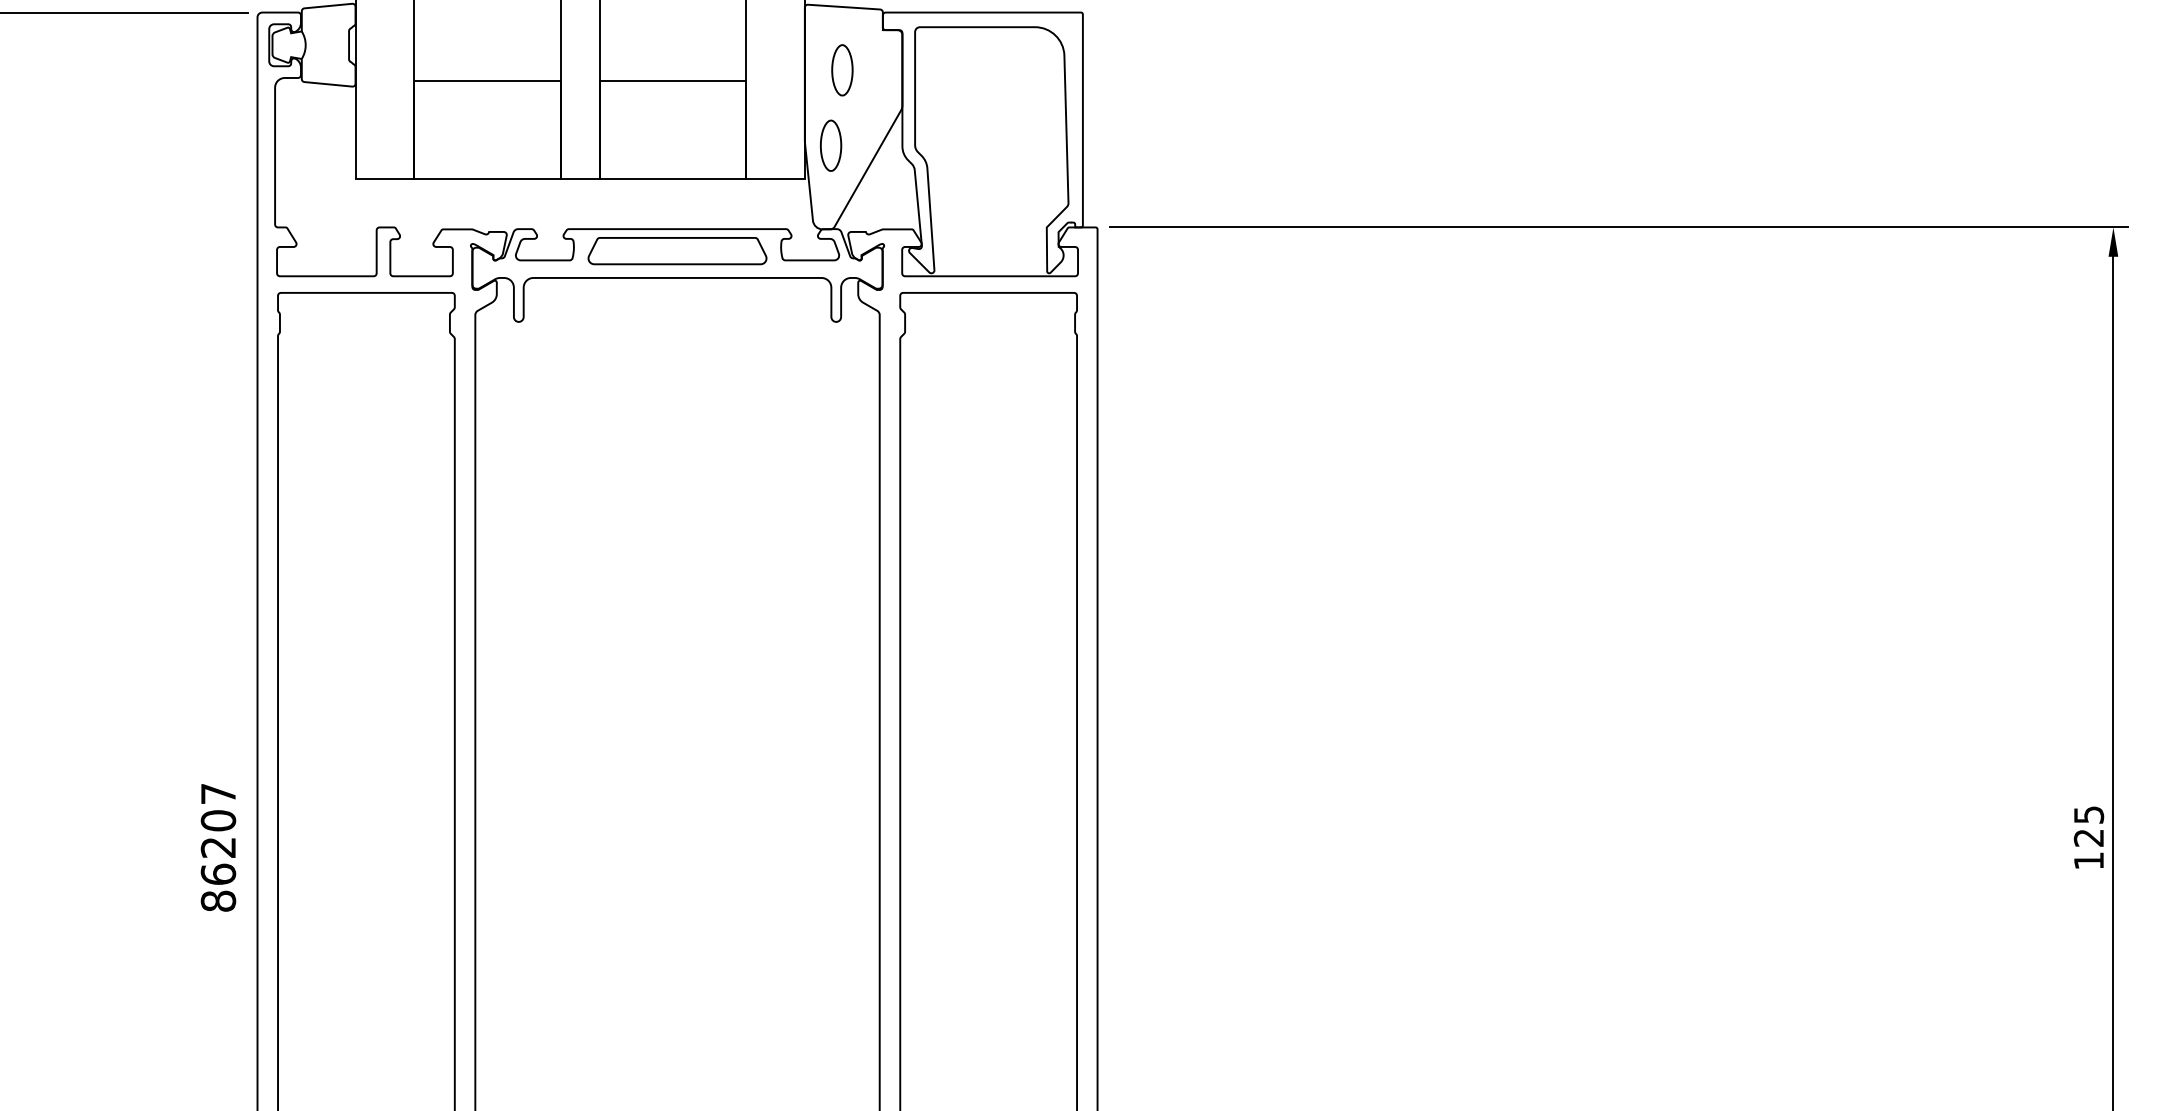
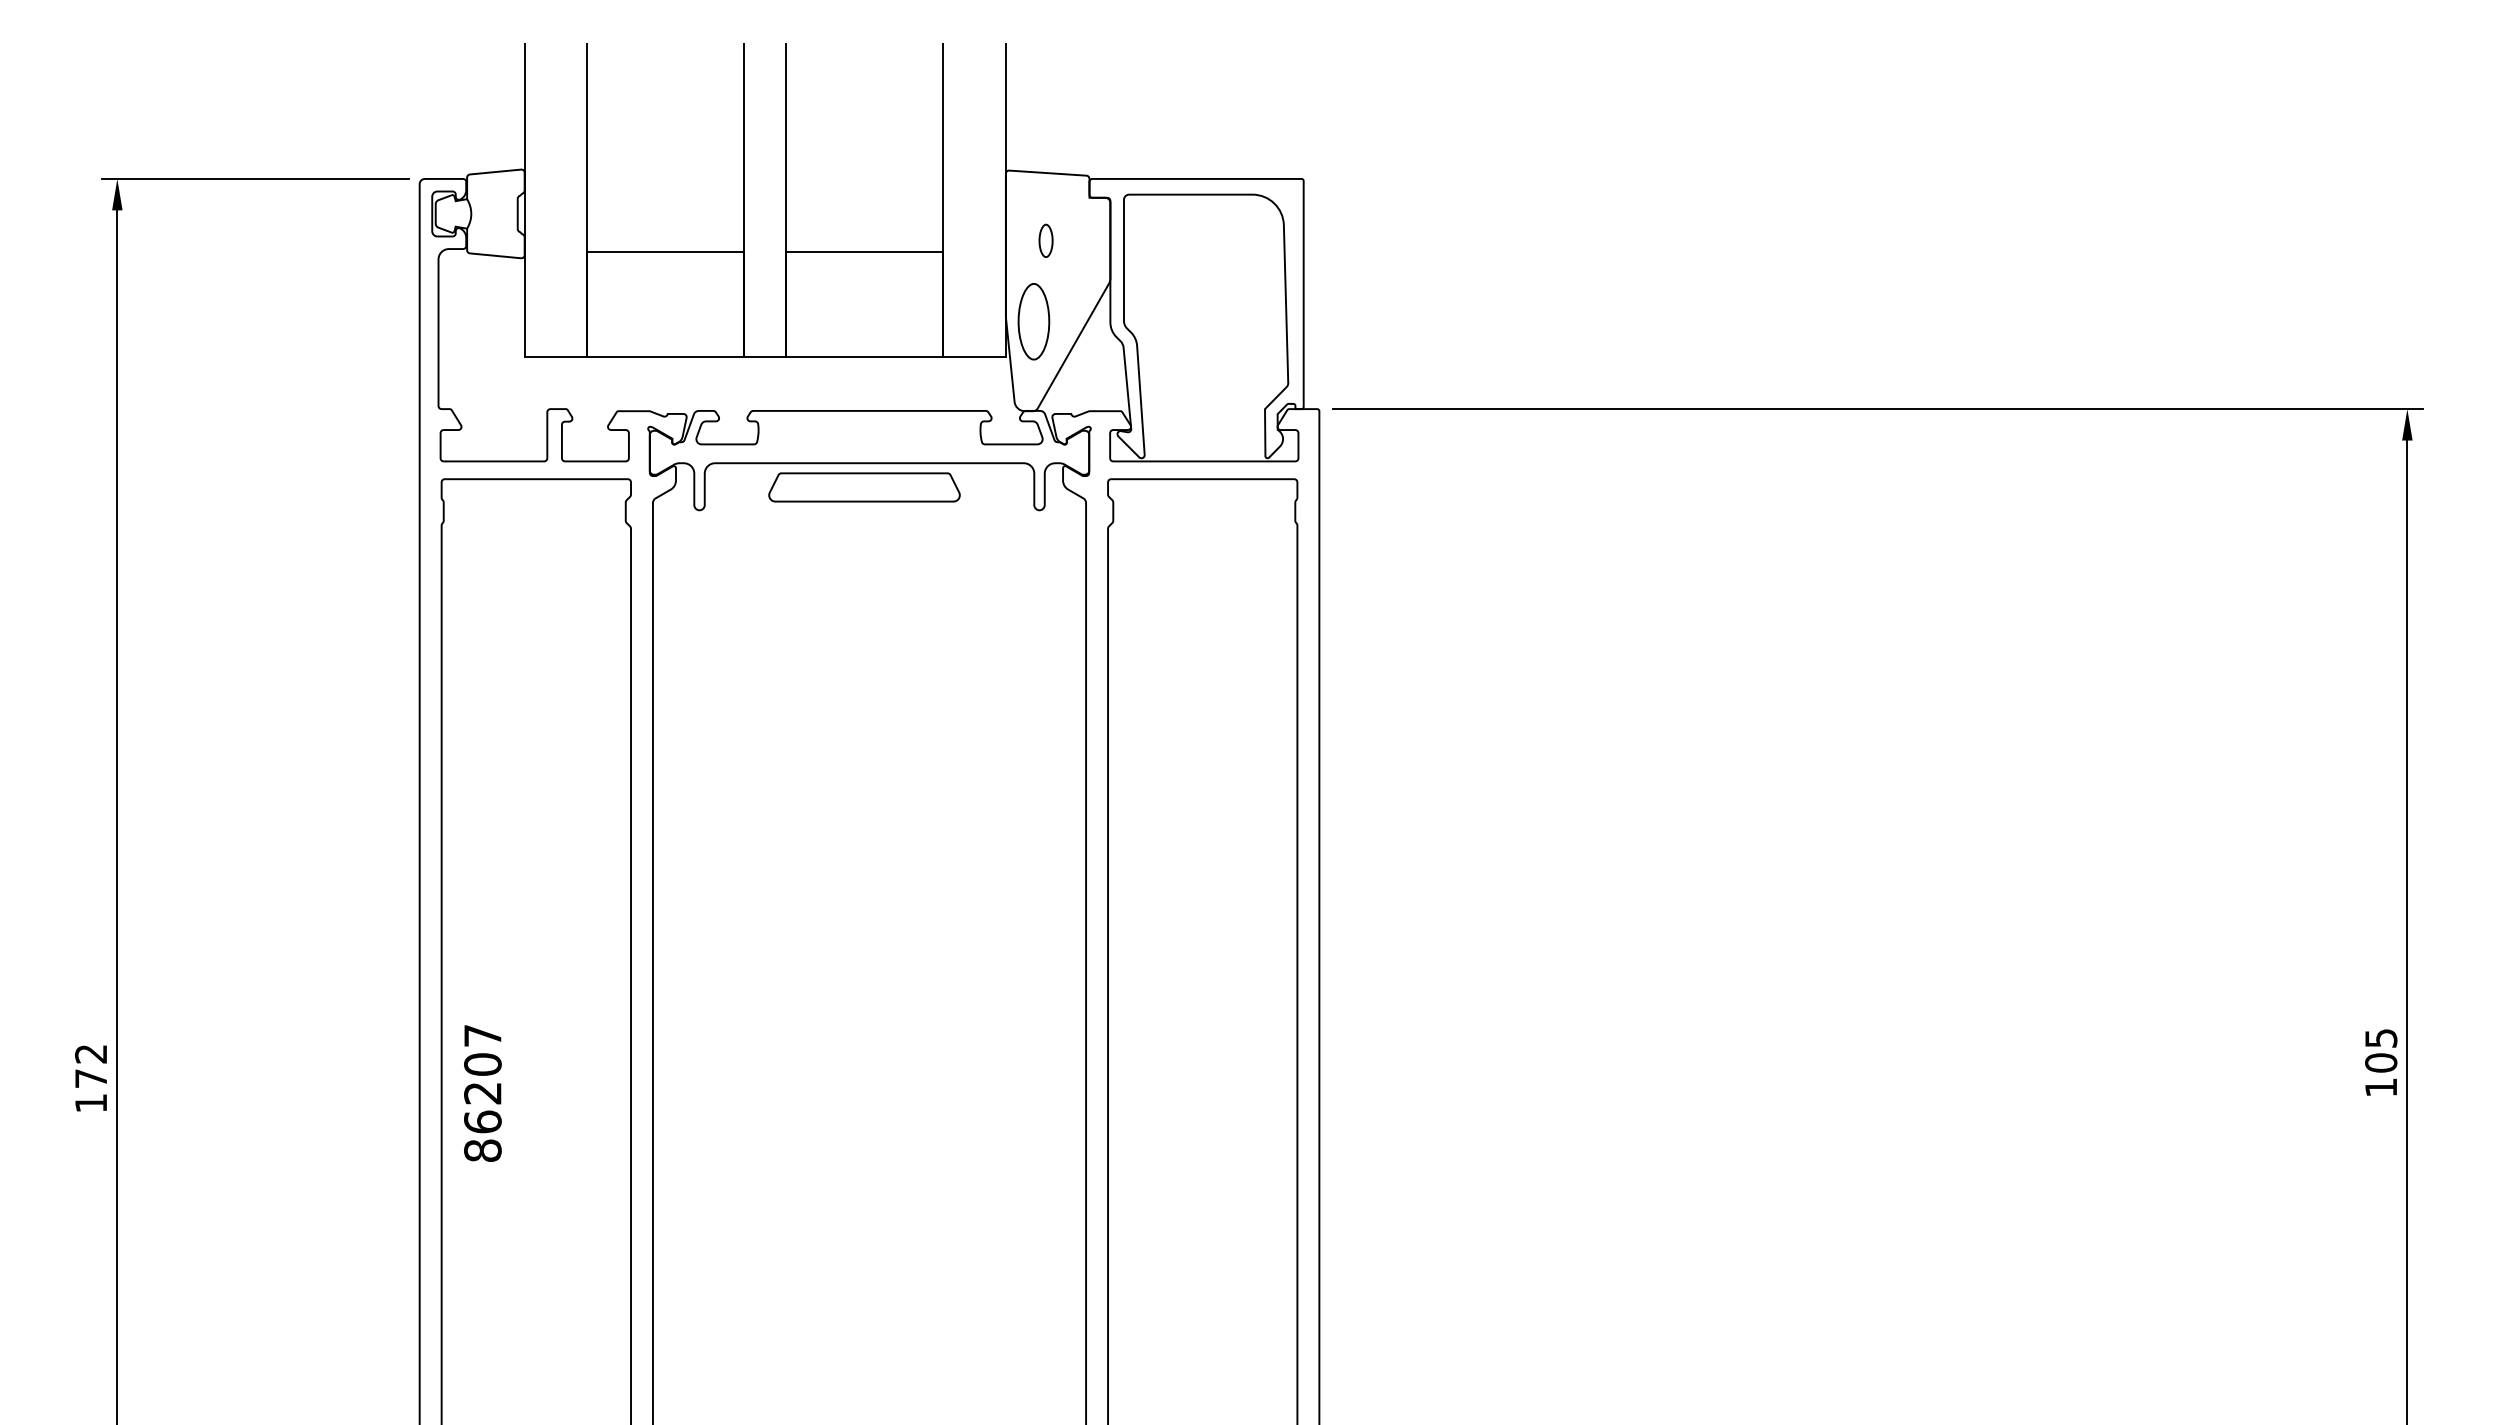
part: (841, 70) -> (1045, 240), size x0.6
part: (830, 145) -> (1033, 321), size x1.4
curve: (677, 239) -> (864, 474), moved
text: (2089, 837) -> (2381, 1062), 125 -> 105
text: (218, 847) -> (482, 1093), moved

